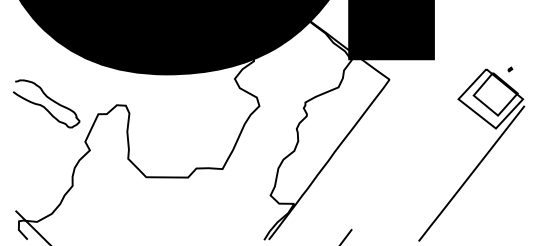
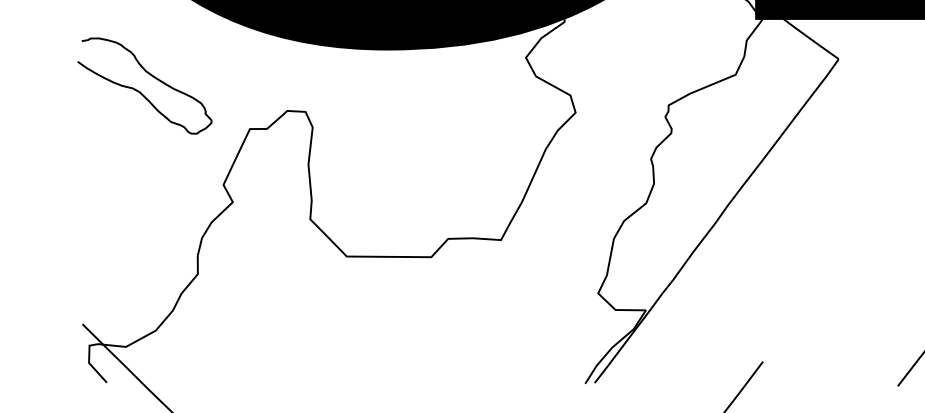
curve: (43, 105) -> (138, 89), moved

